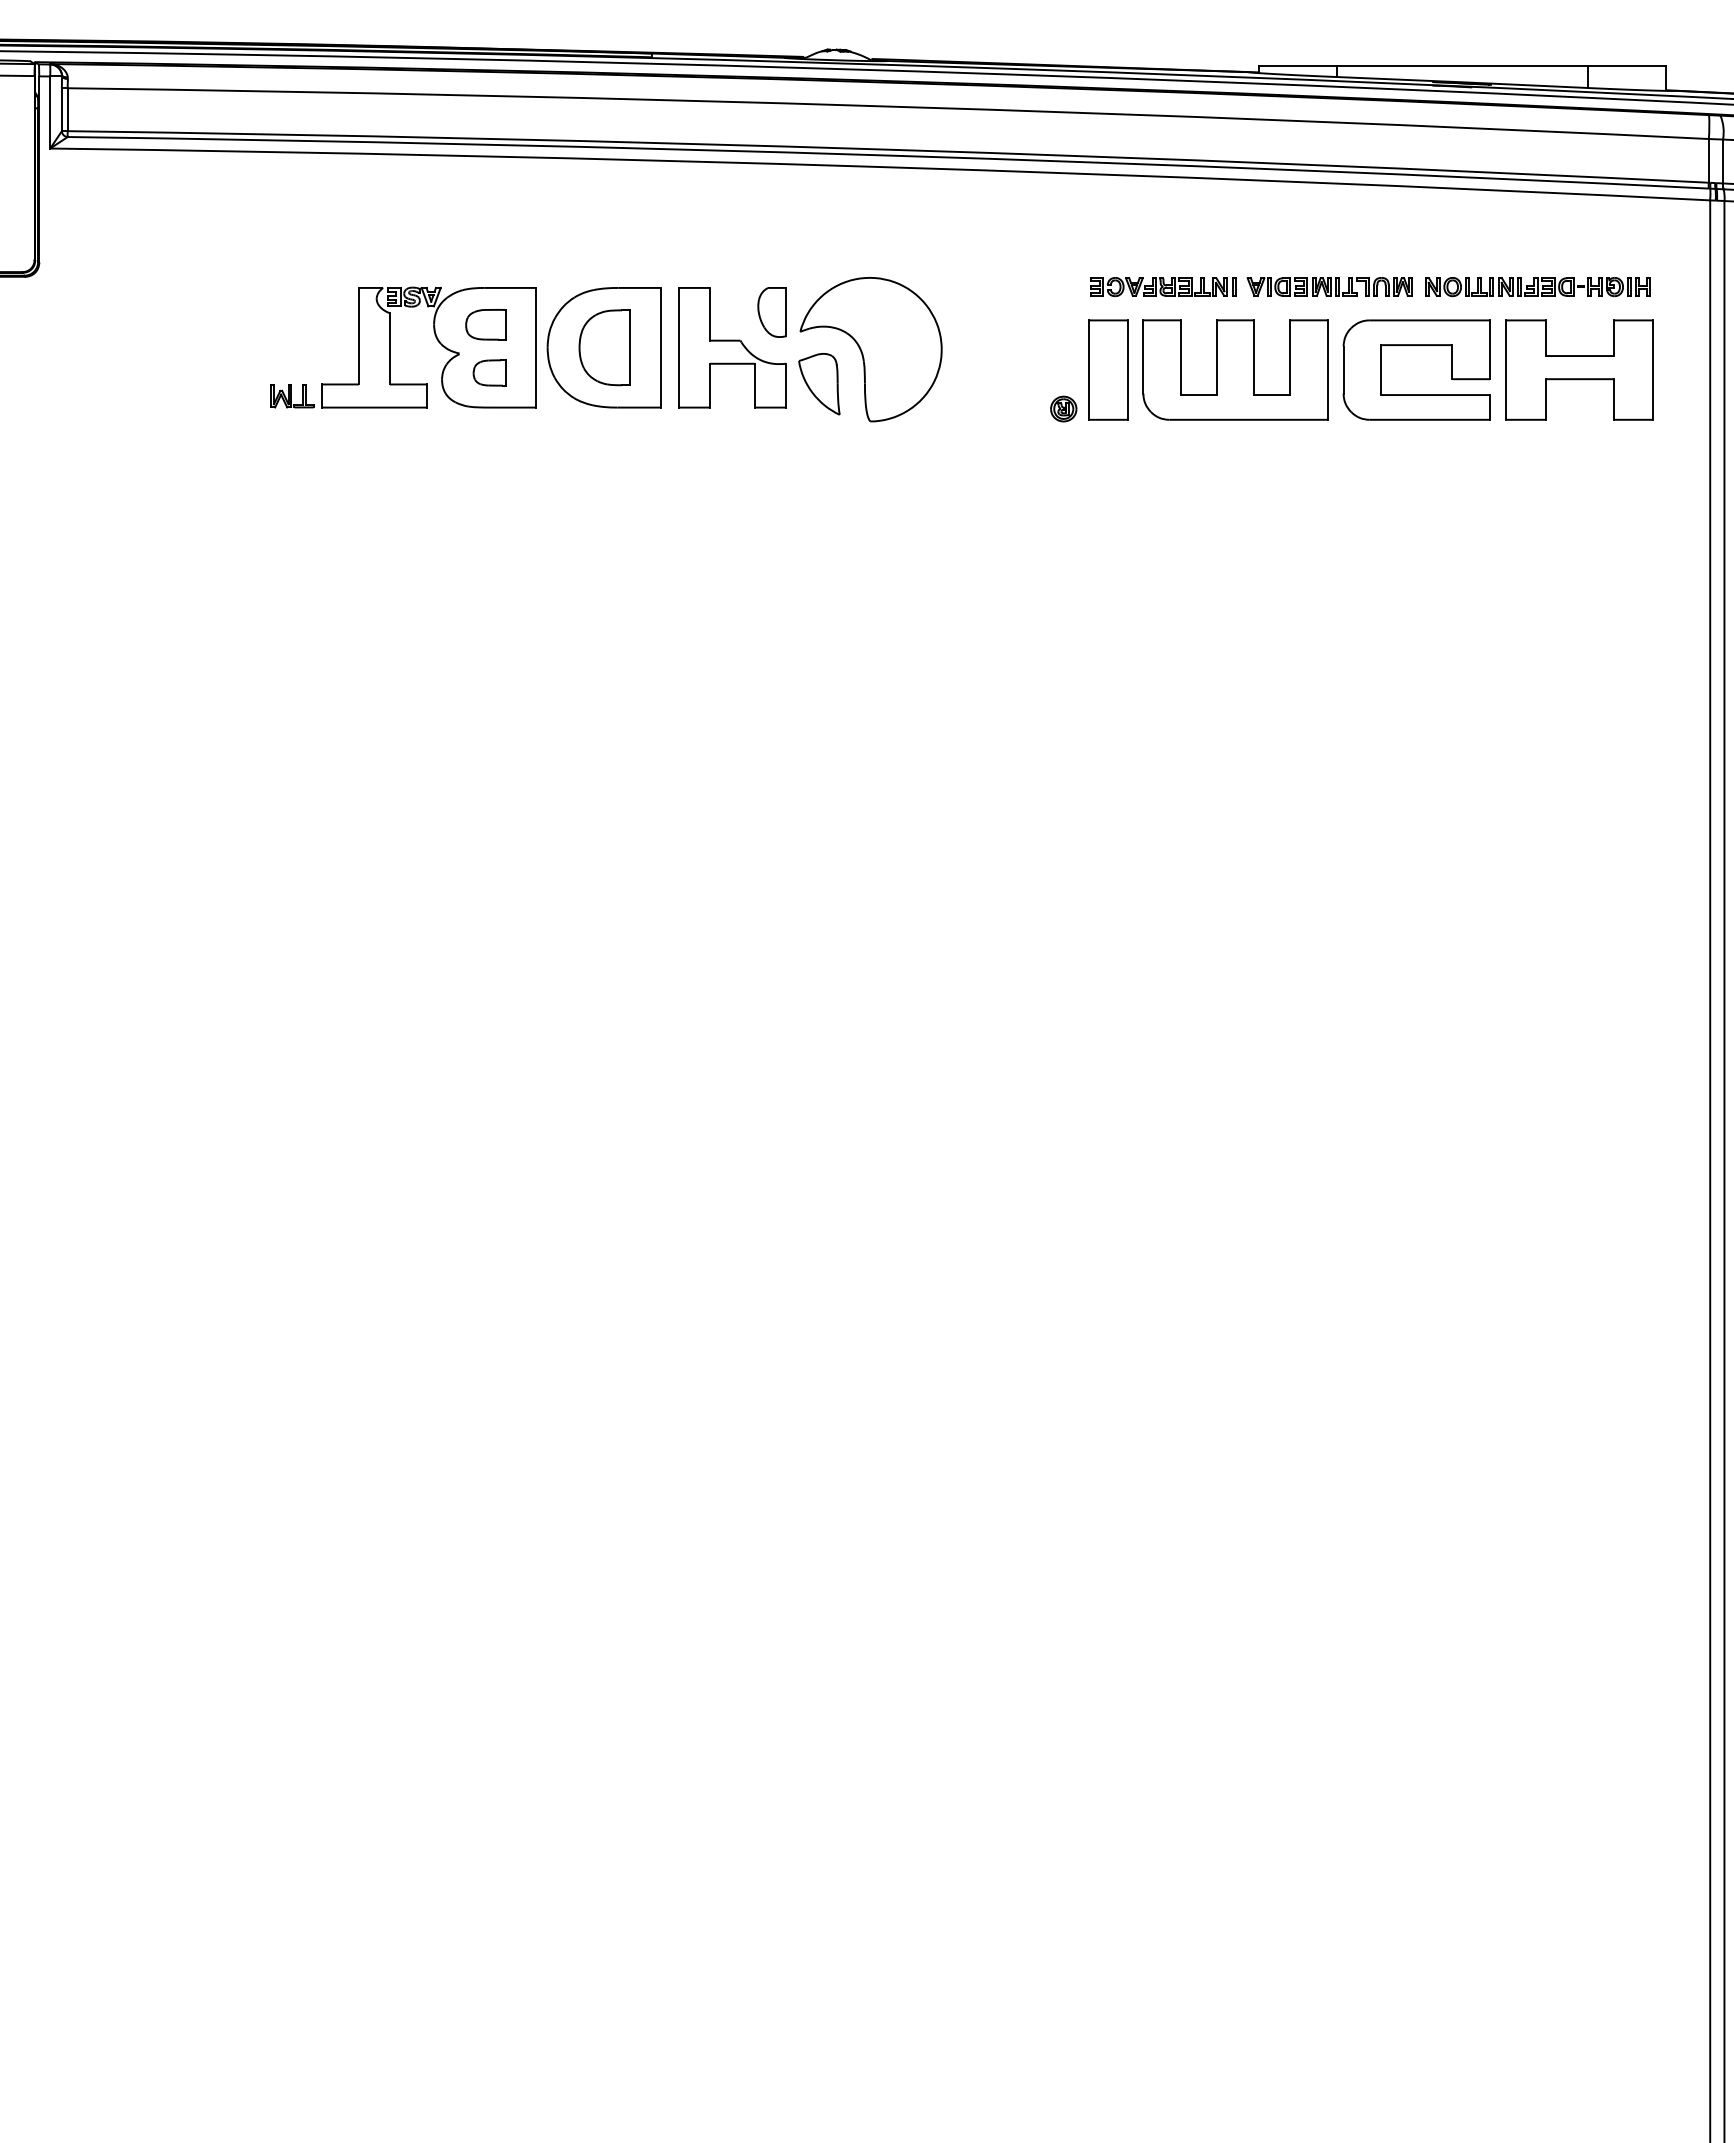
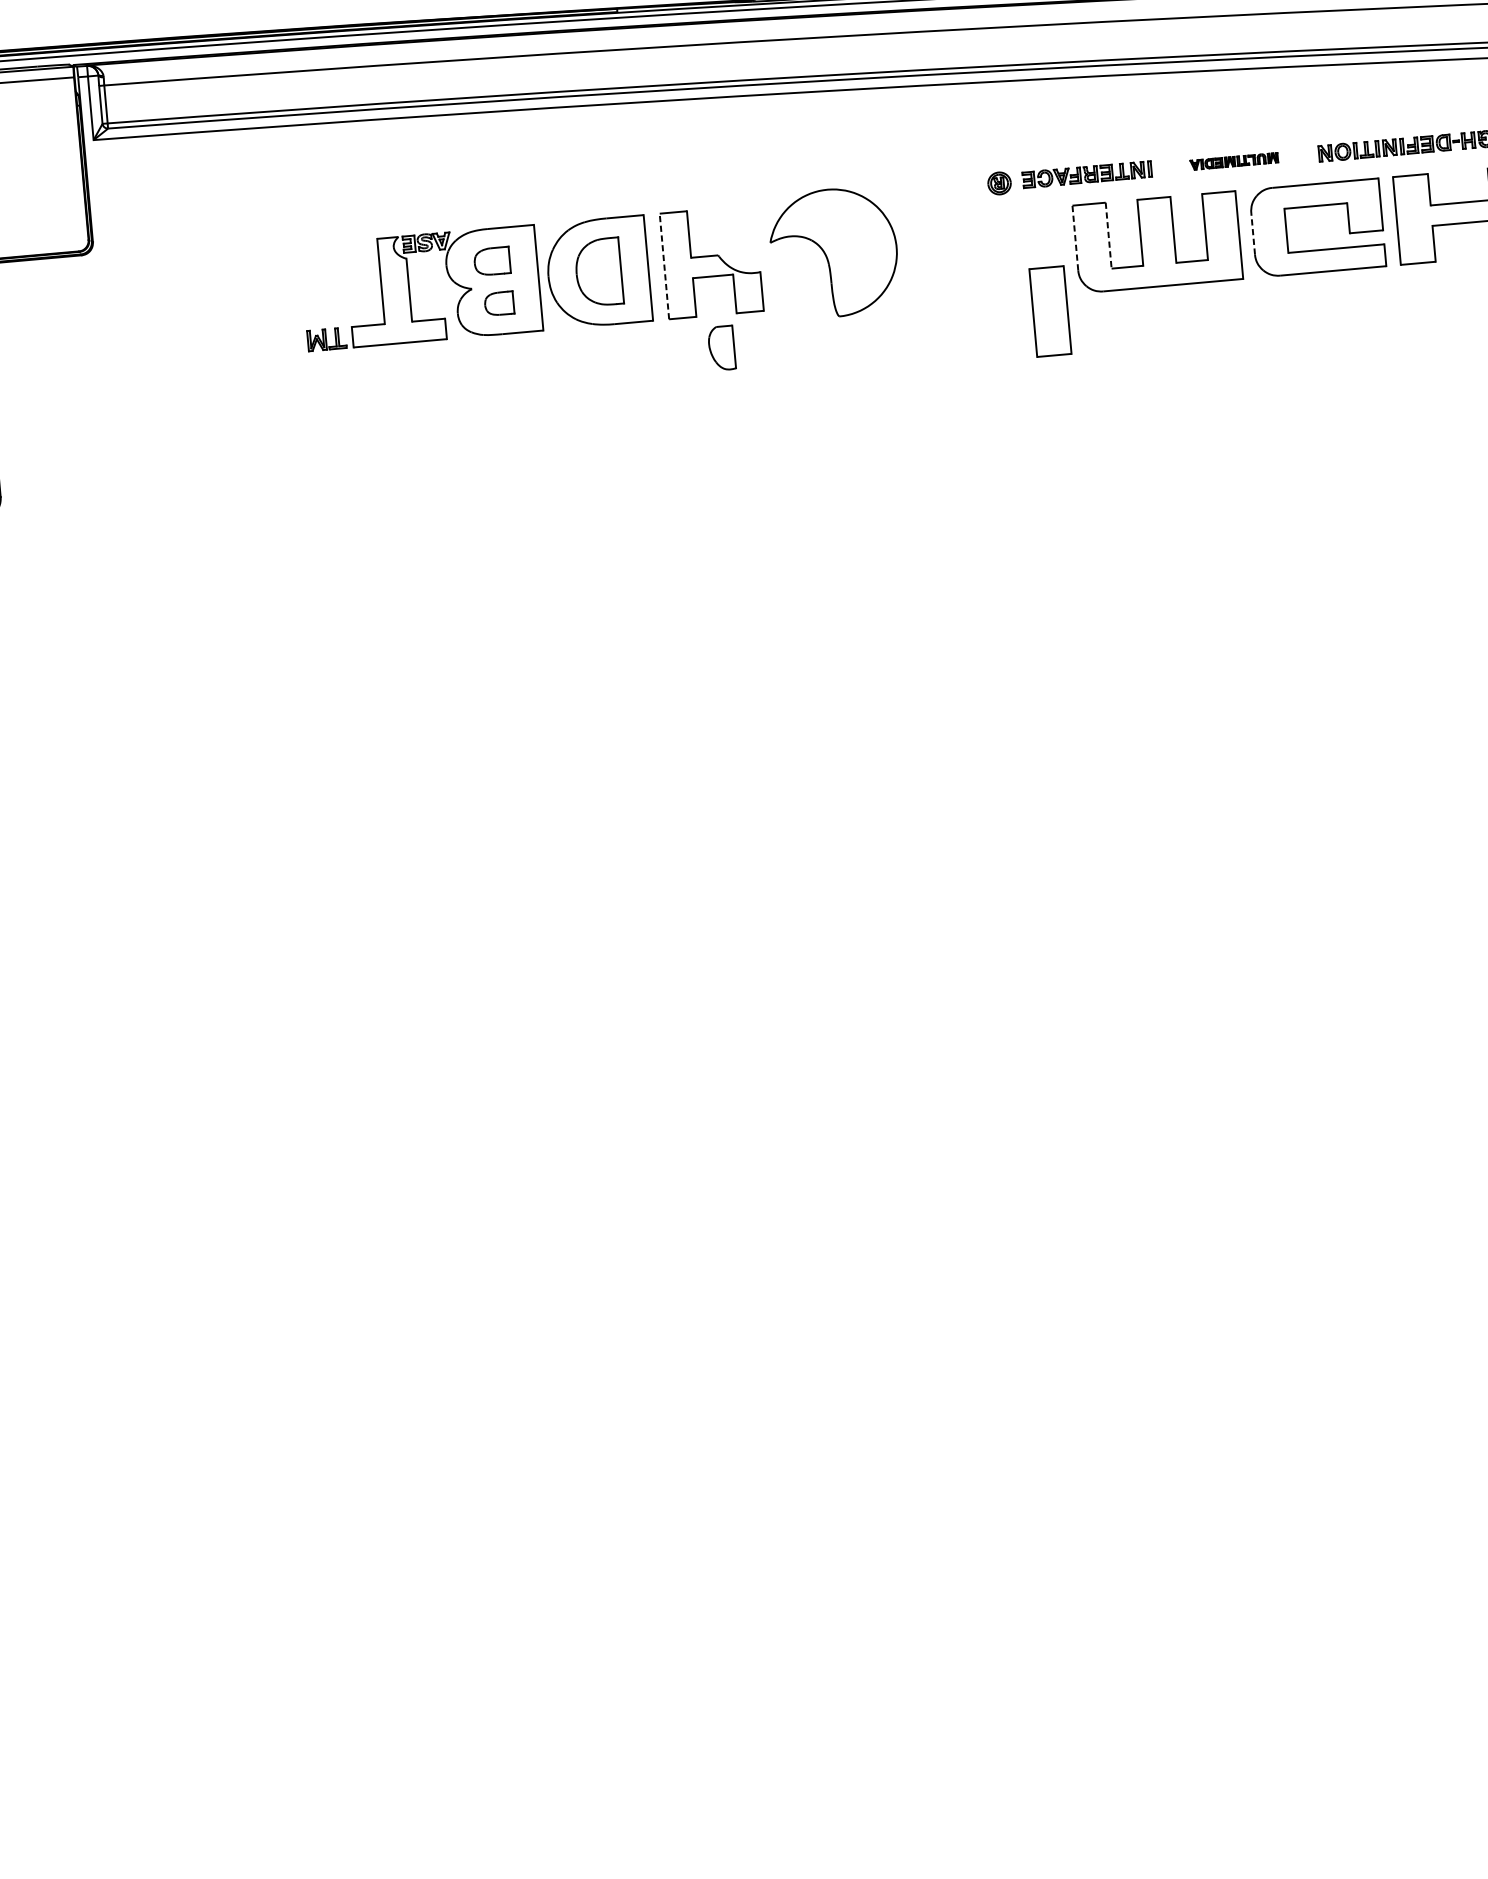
part: (1329, 286) -> (1234, 161), size x0.6
part: (771, 312) -> (721, 348), moved
line: (678, 347) -> (664, 266), solid -> dashed
line: (1143, 357) -> (1075, 238), solid -> dashed
line: (1181, 358) -> (1109, 236), solid -> dashed
part: (1108, 369) -> (1050, 310), moved
line: (1343, 370) -> (1253, 234), solid -> dashed
part: (819, 384) -> (791, 287), removed
part: (1063, 408) -> (999, 182), moved

